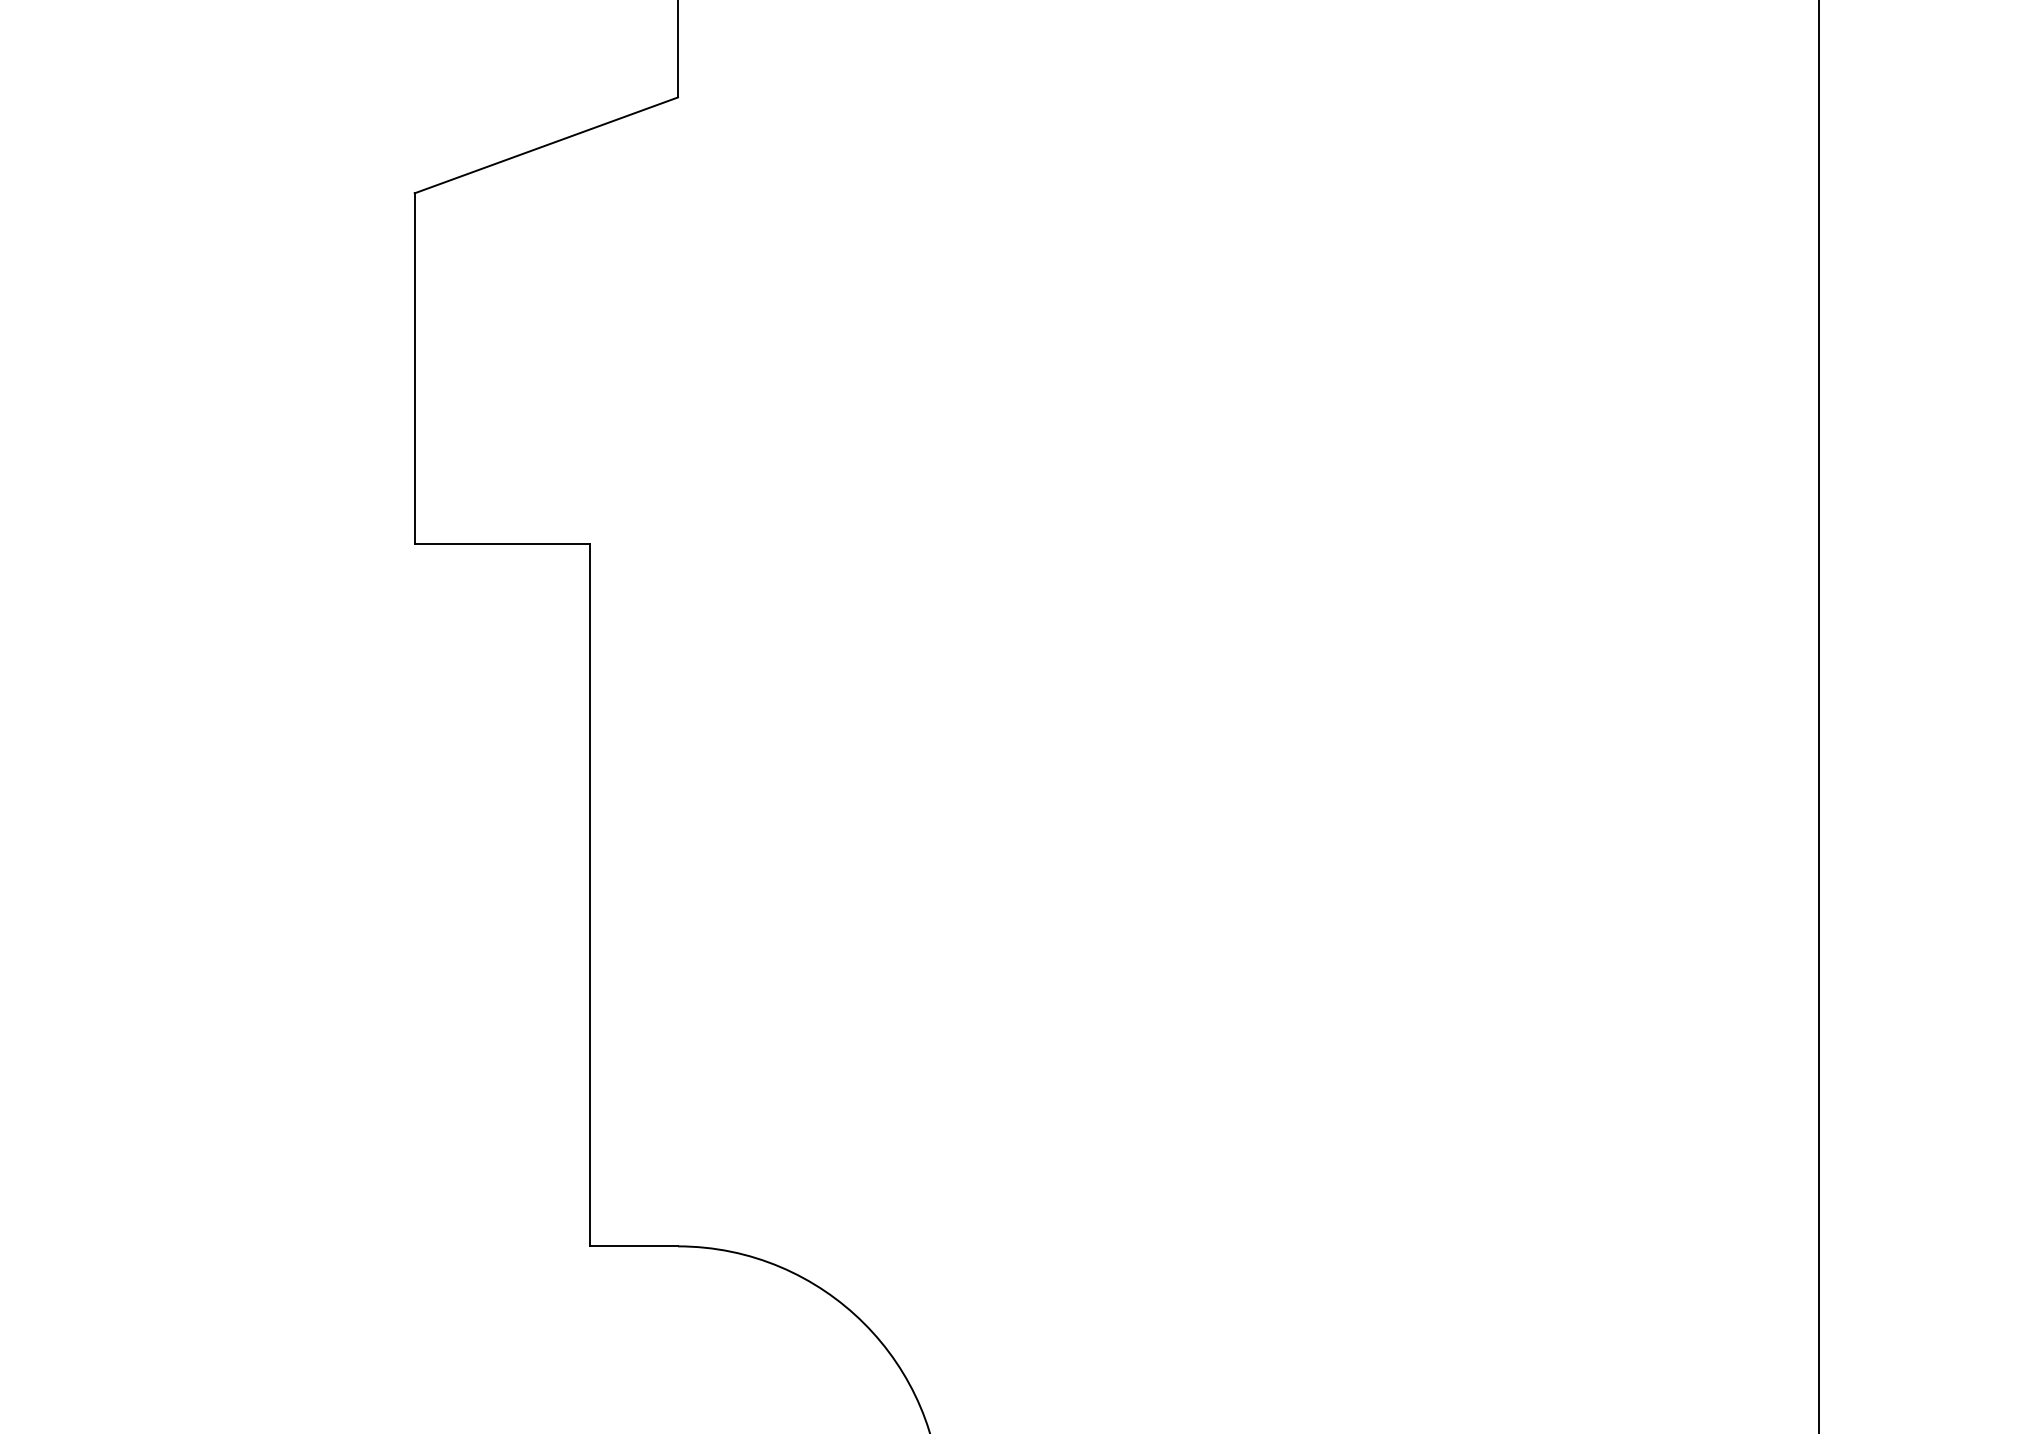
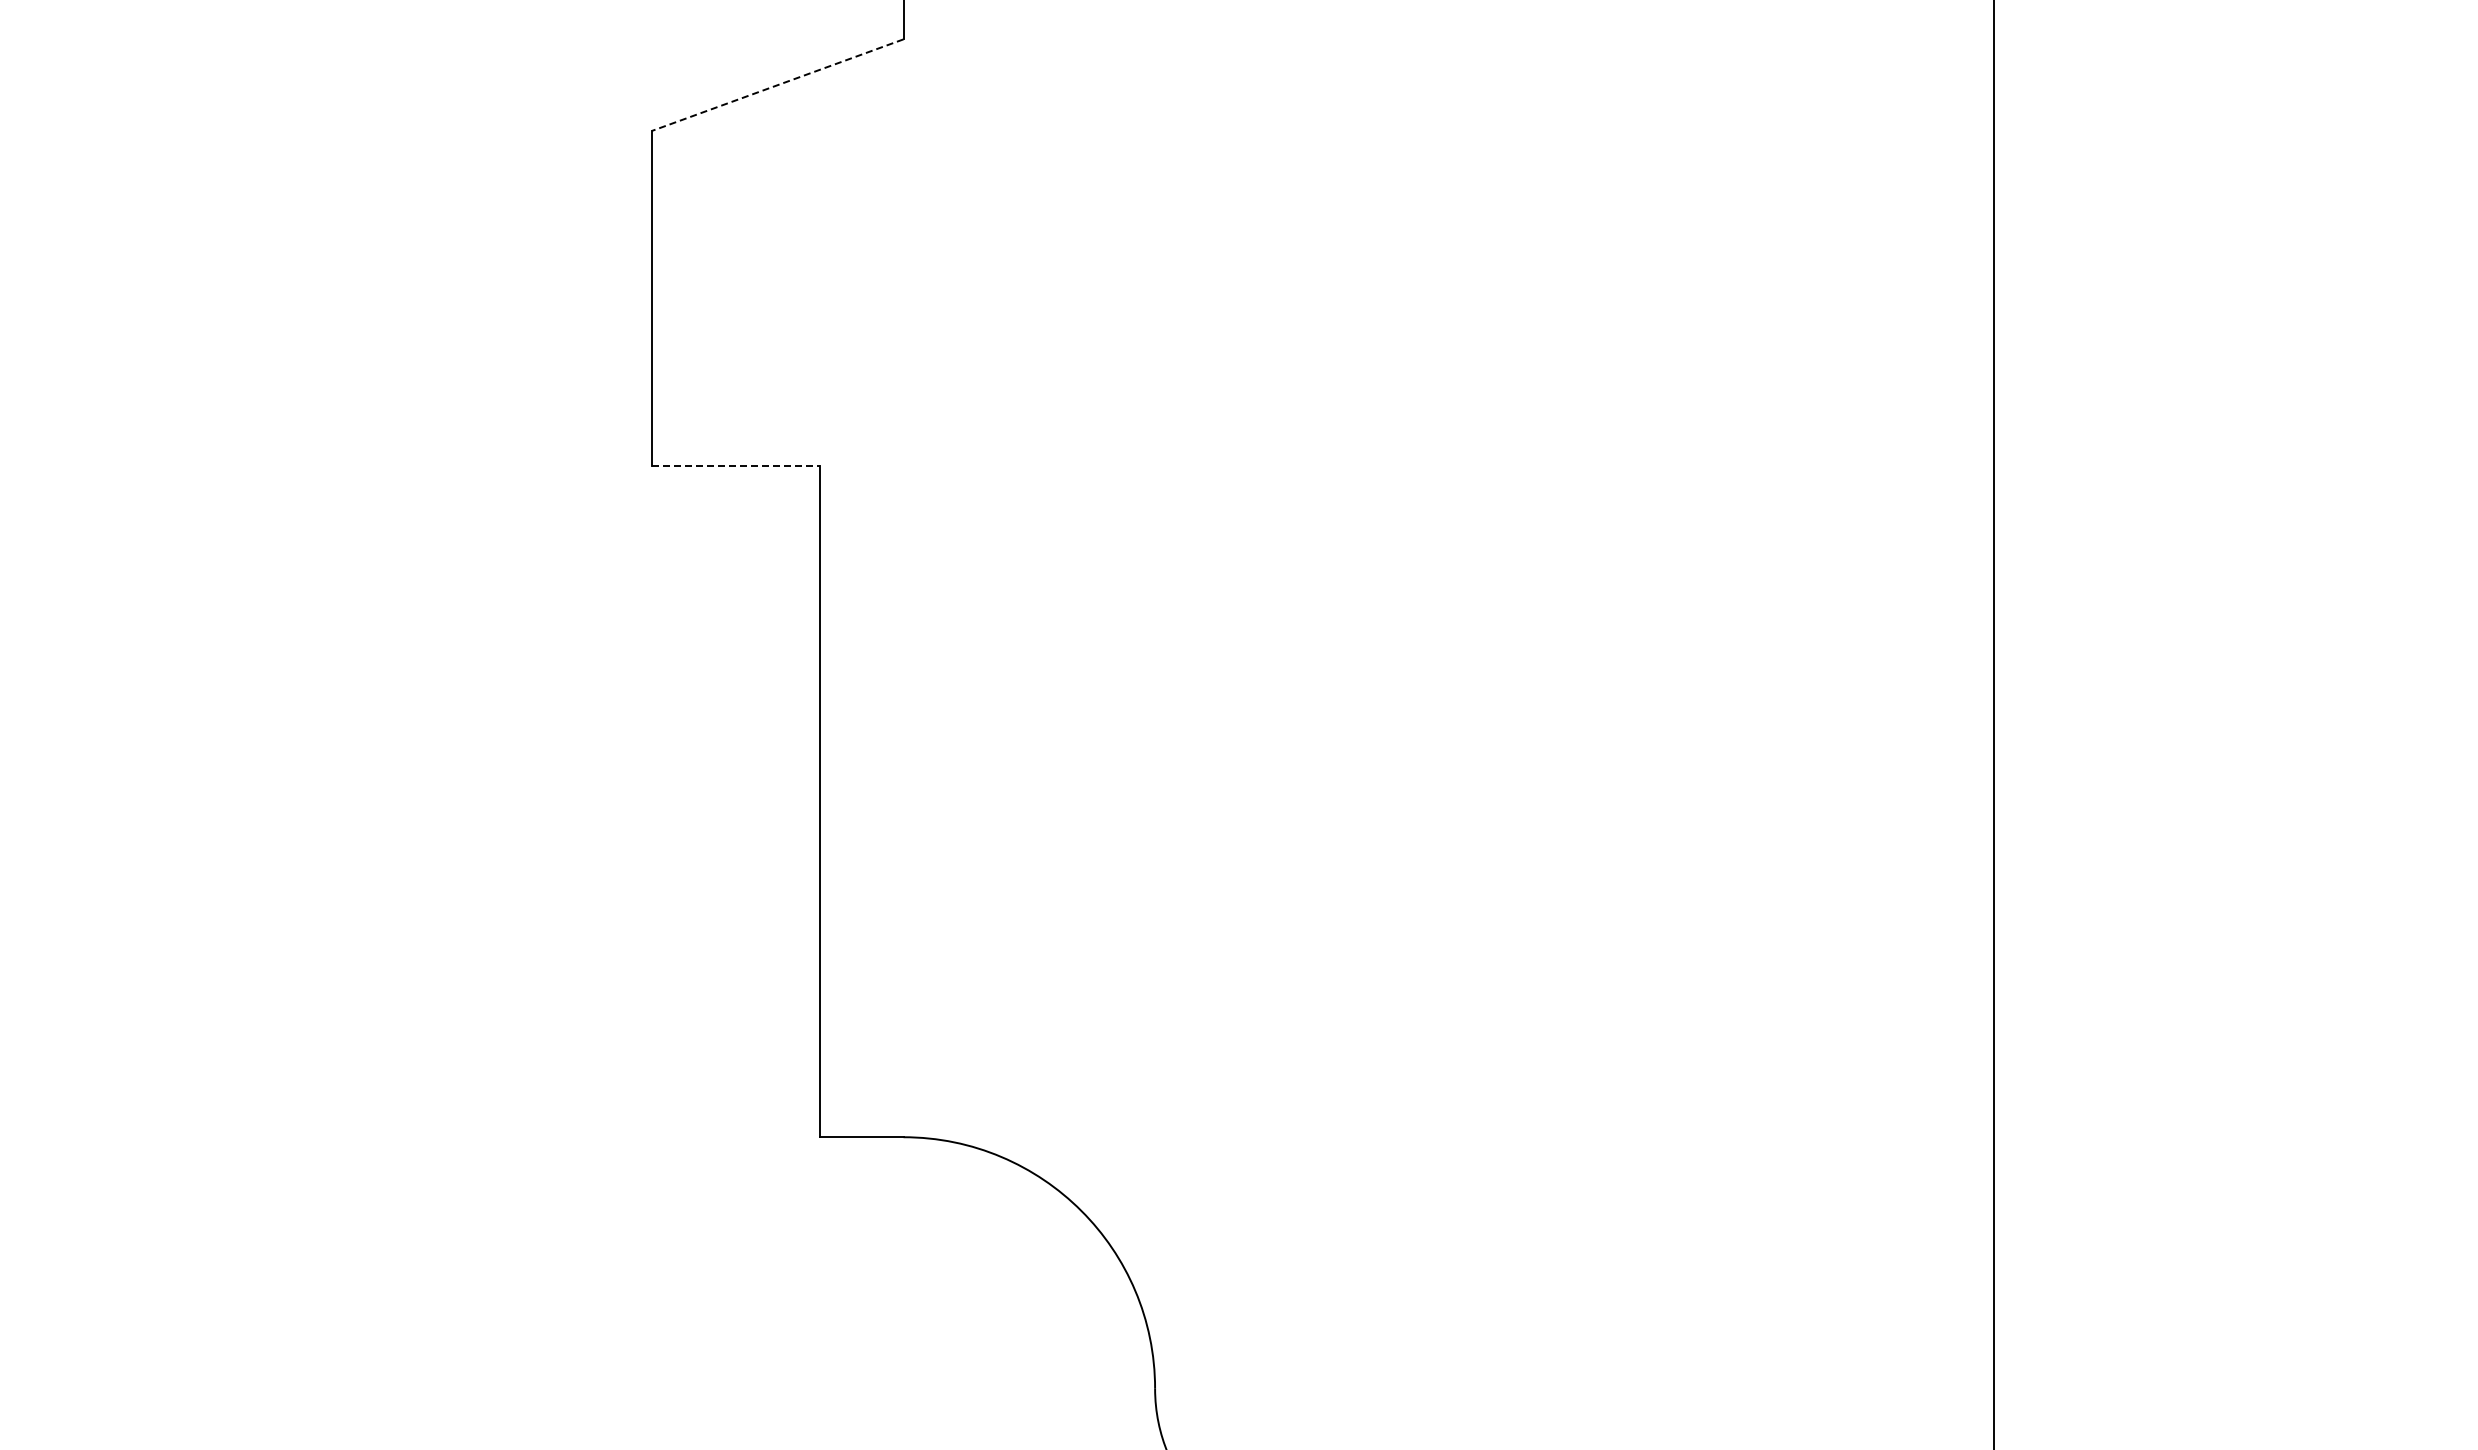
line: (546, 145) -> (777, 85), solid -> dashed
line: (502, 544) -> (735, 466), solid -> dashed

